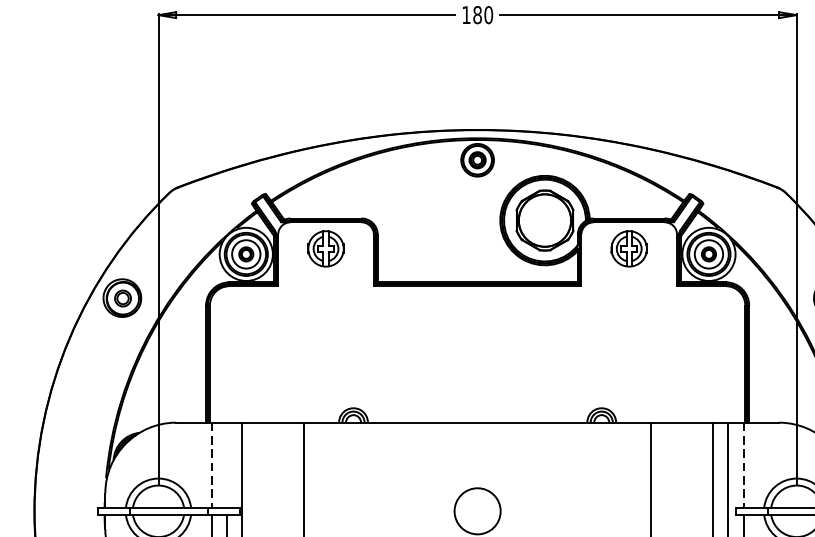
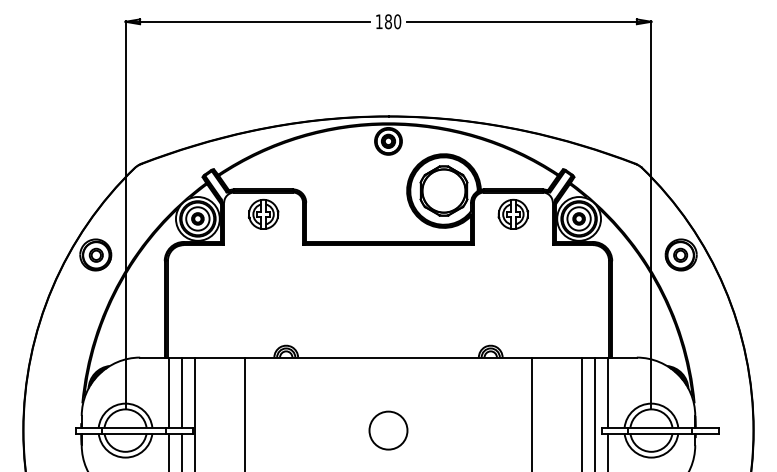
line: (227, 465) -> (182, 392), added
line: (211, 466) -> (169, 393), dashed -> solid
line: (743, 466) -> (607, 393), dashed -> solid

